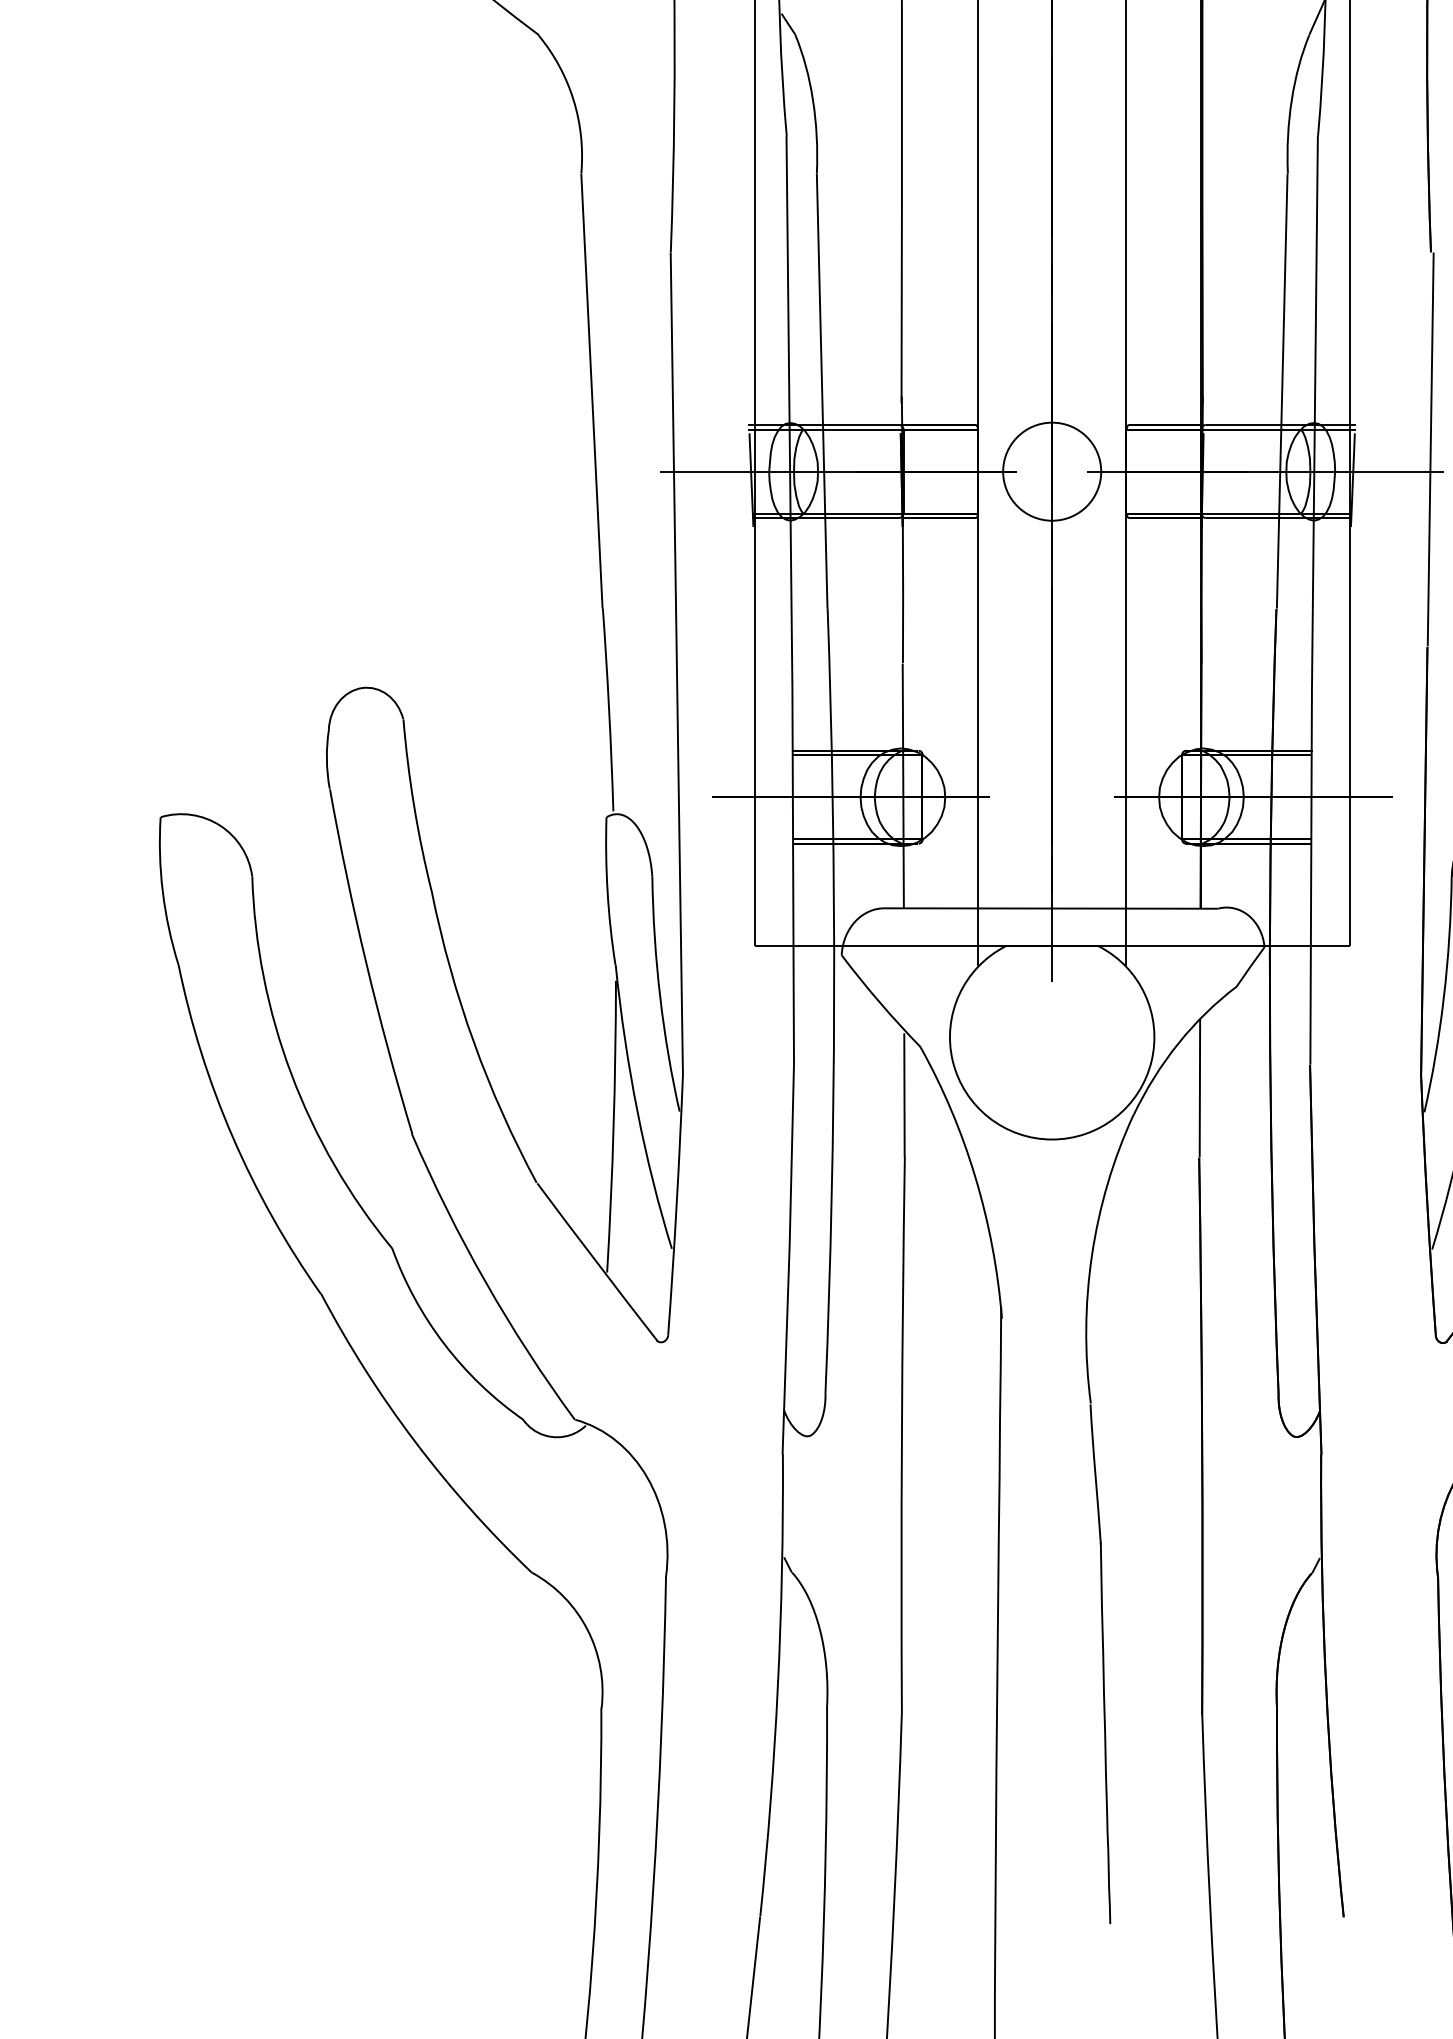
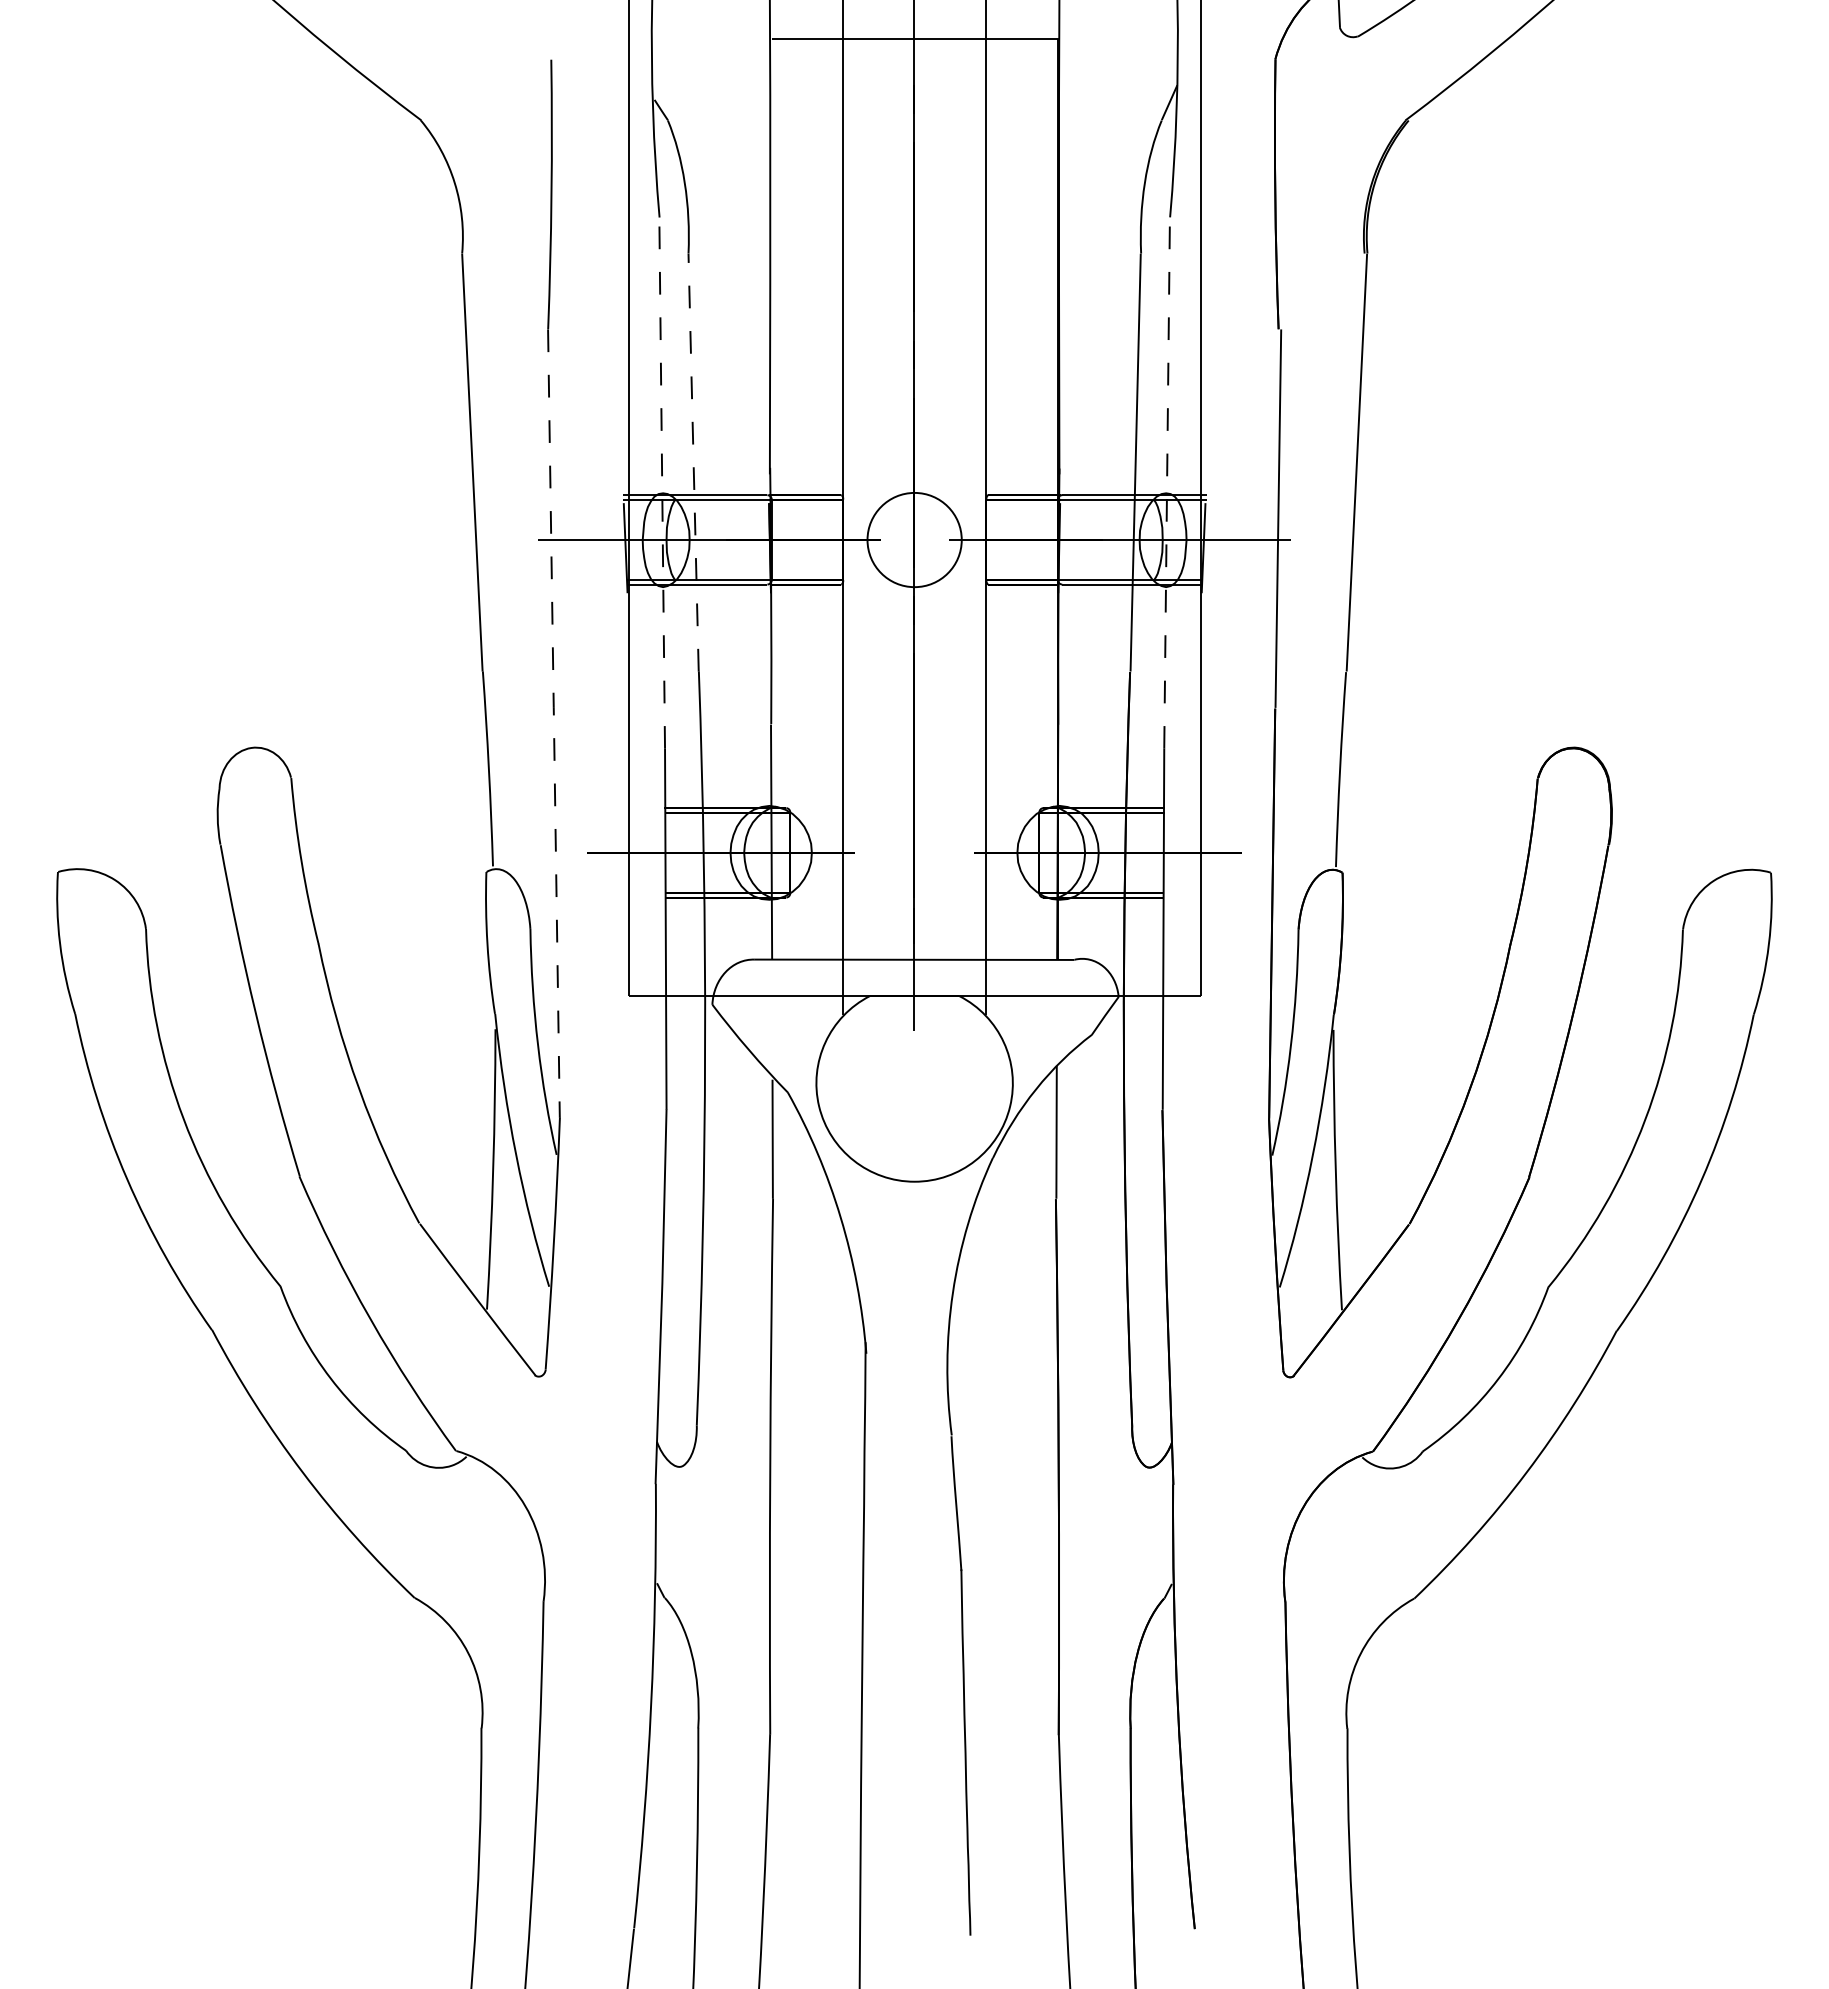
line: (822, 391) -> (693, 462), solid -> dashed
line: (789, 412) -> (662, 483), solid -> dashed
line: (1315, 412) -> (1167, 483), solid -> dashed
line: (676, 661) -> (553, 722), solid -> dashed

